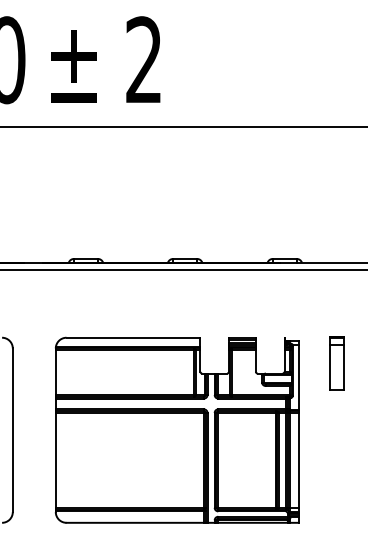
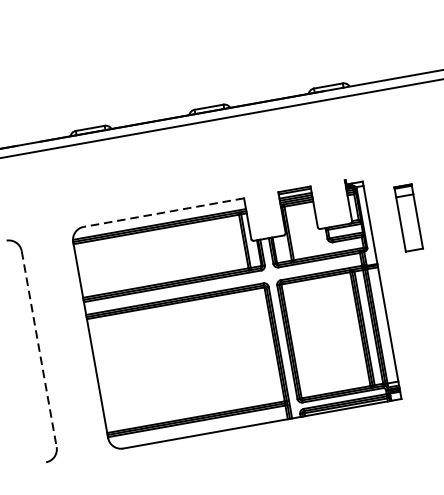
line: (133, 337) -> (163, 212), solid -> dashed
part: (336, 363) -> (408, 218), moved
line: (12, 430) -> (38, 349), solid -> dashed

